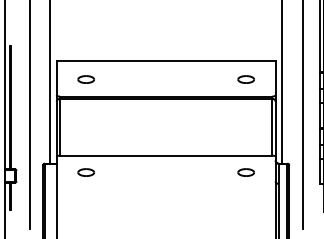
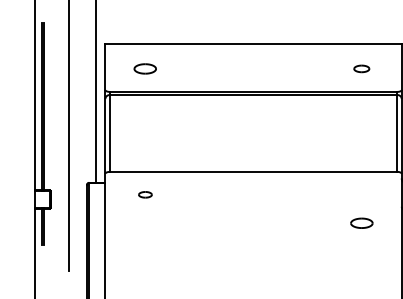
part: (245, 79) -> (360, 68), size x0.7
part: (86, 172) -> (145, 194), size x0.6
part: (245, 172) -> (360, 223), moved

